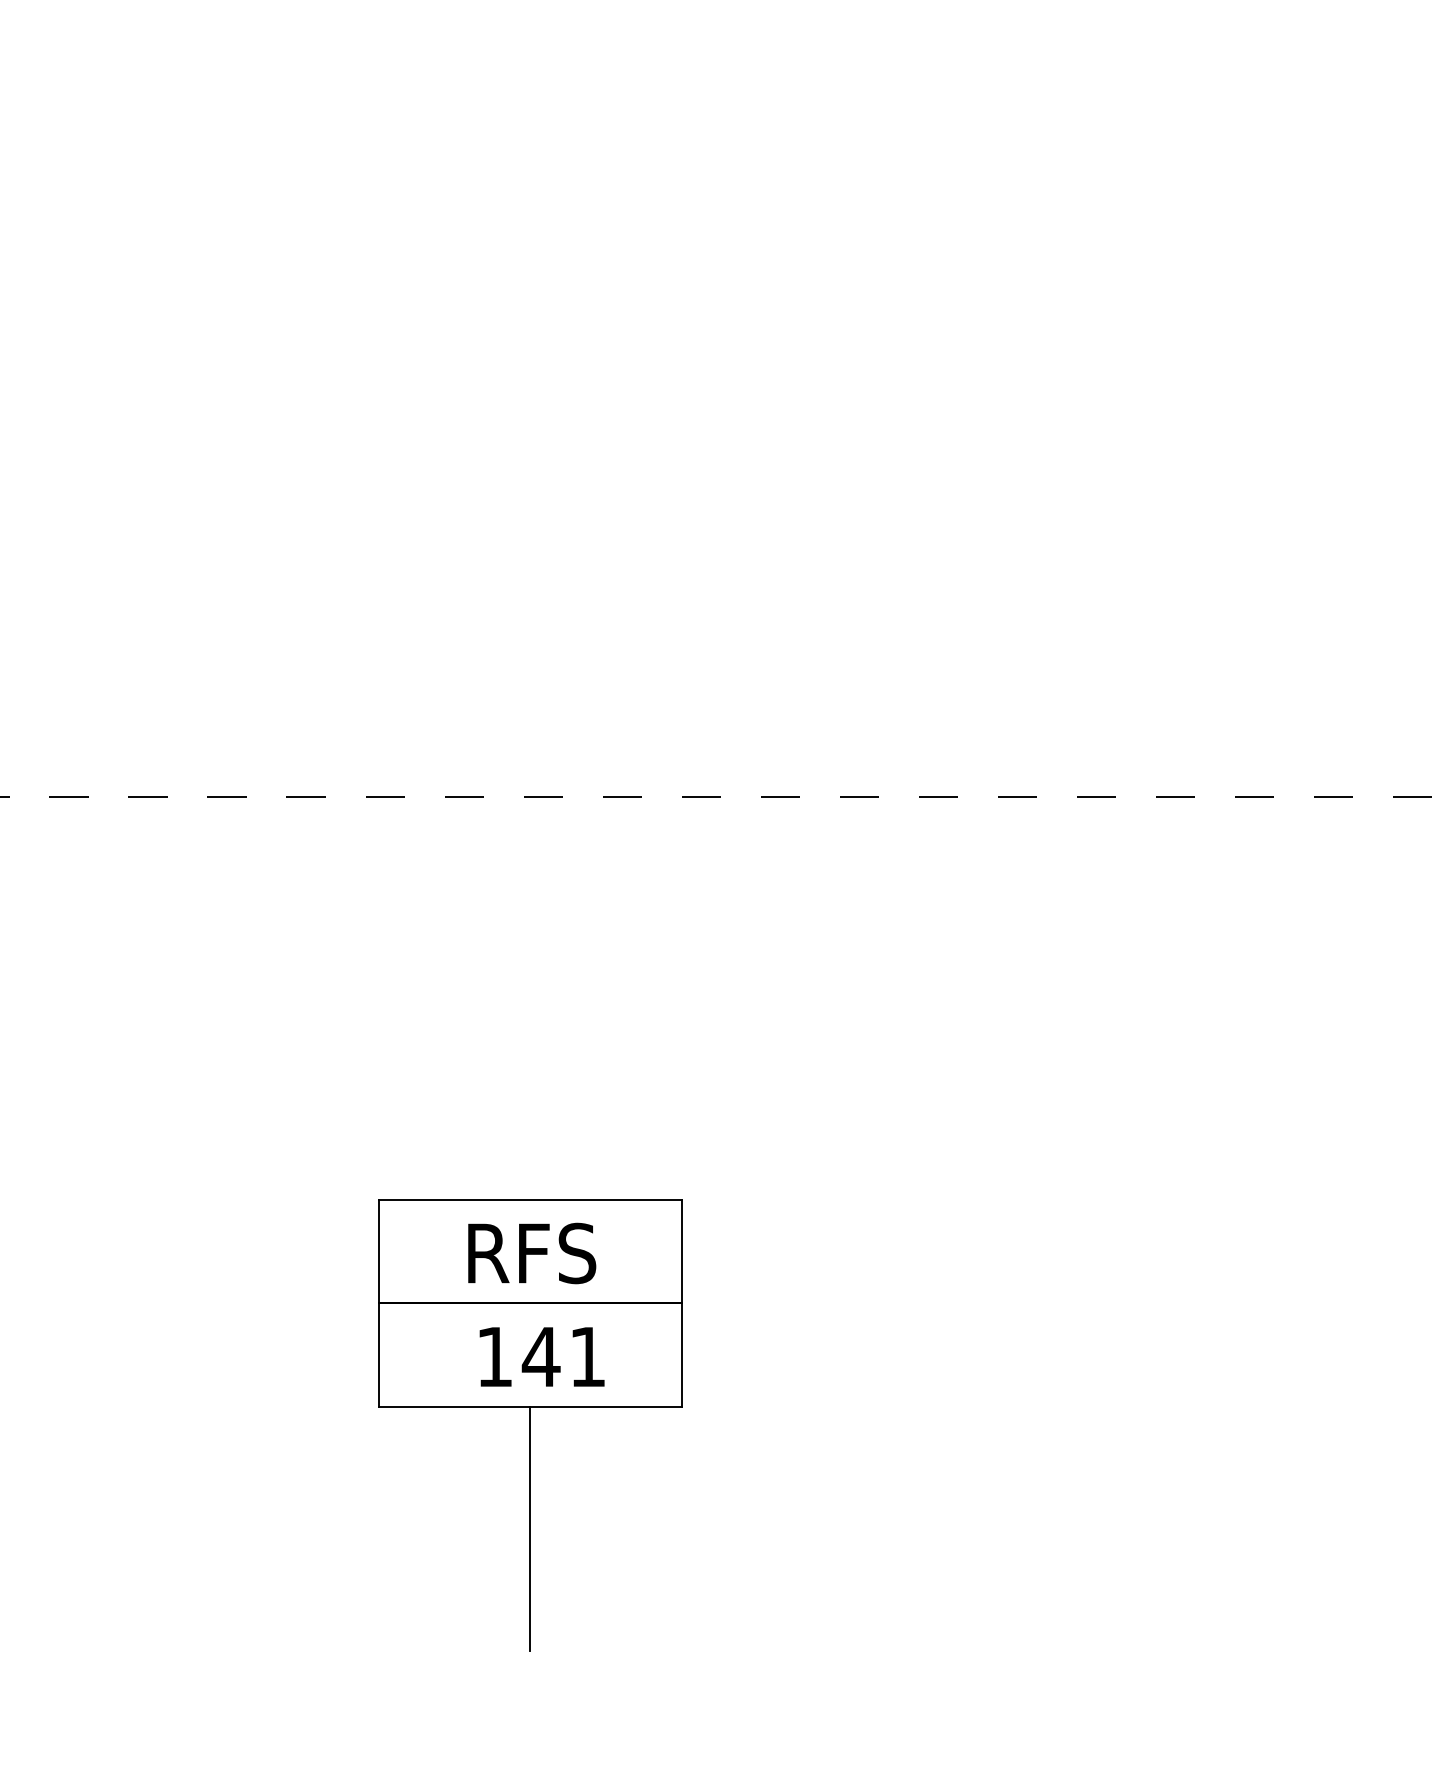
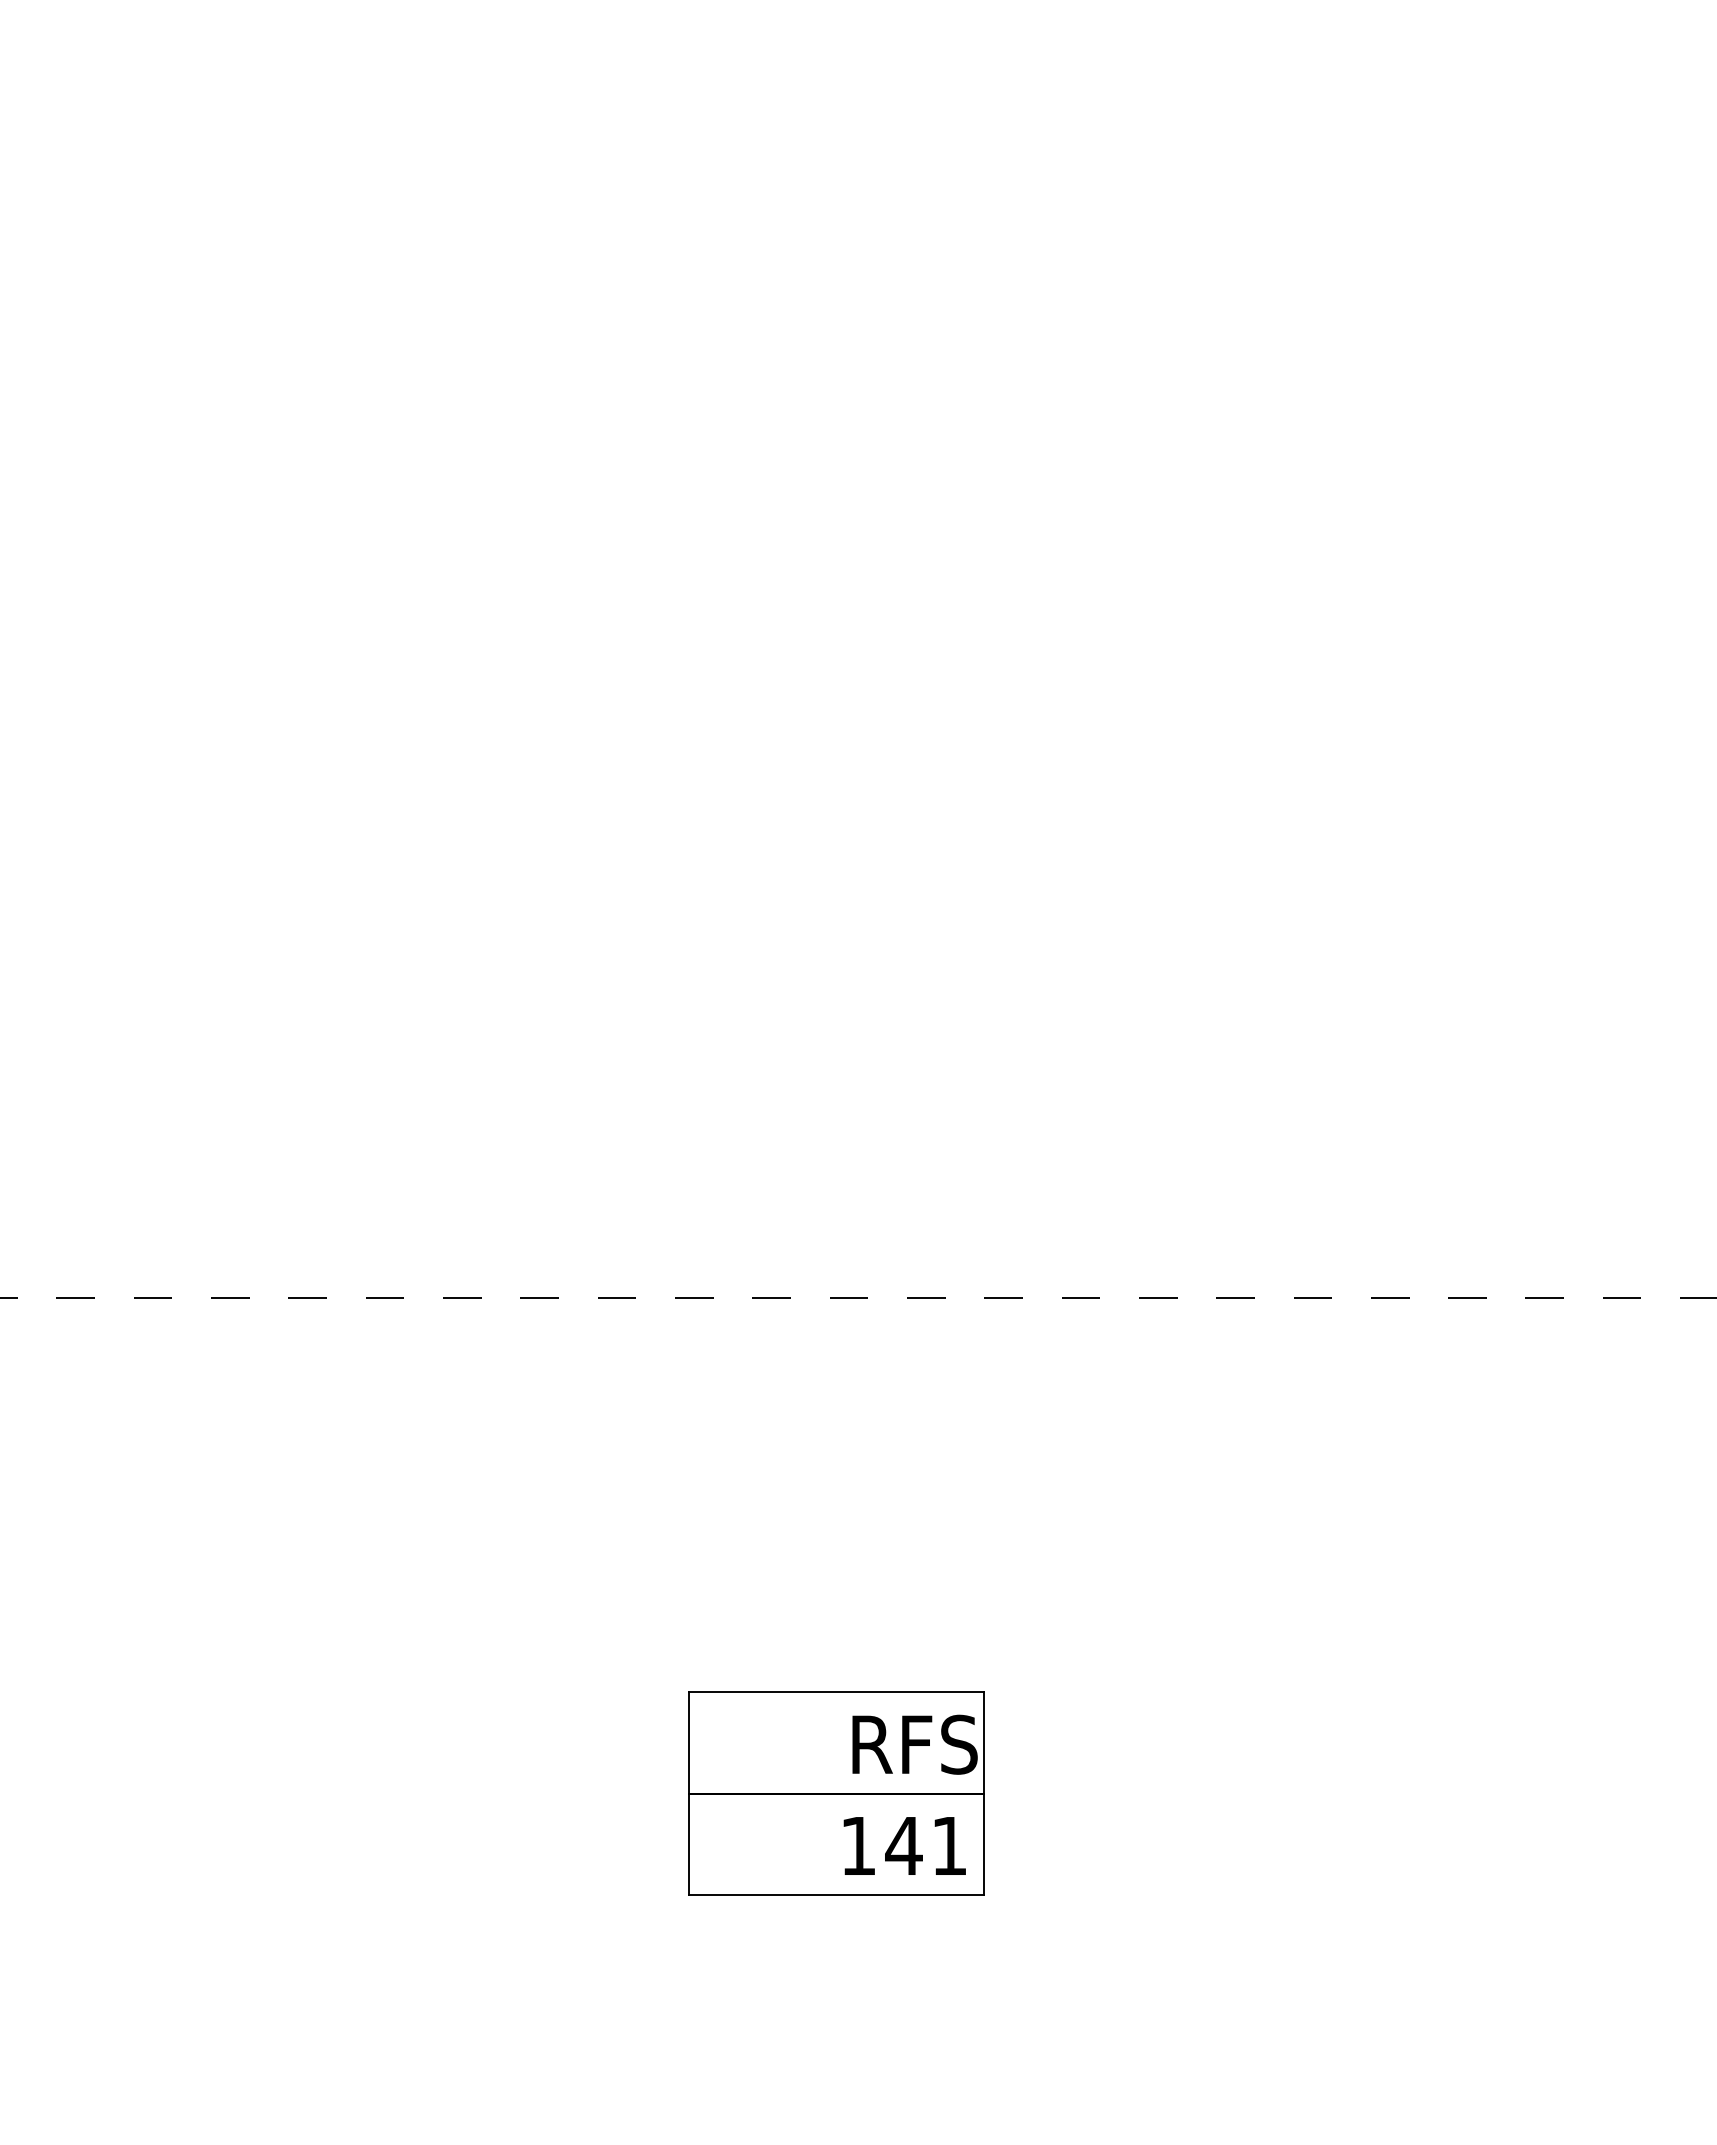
text: (531, 1253) -> (914, 1744), moved
text: (541, 1356) -> (904, 1845), moved
line: (530, 1529) -> (836, 2014), removed

